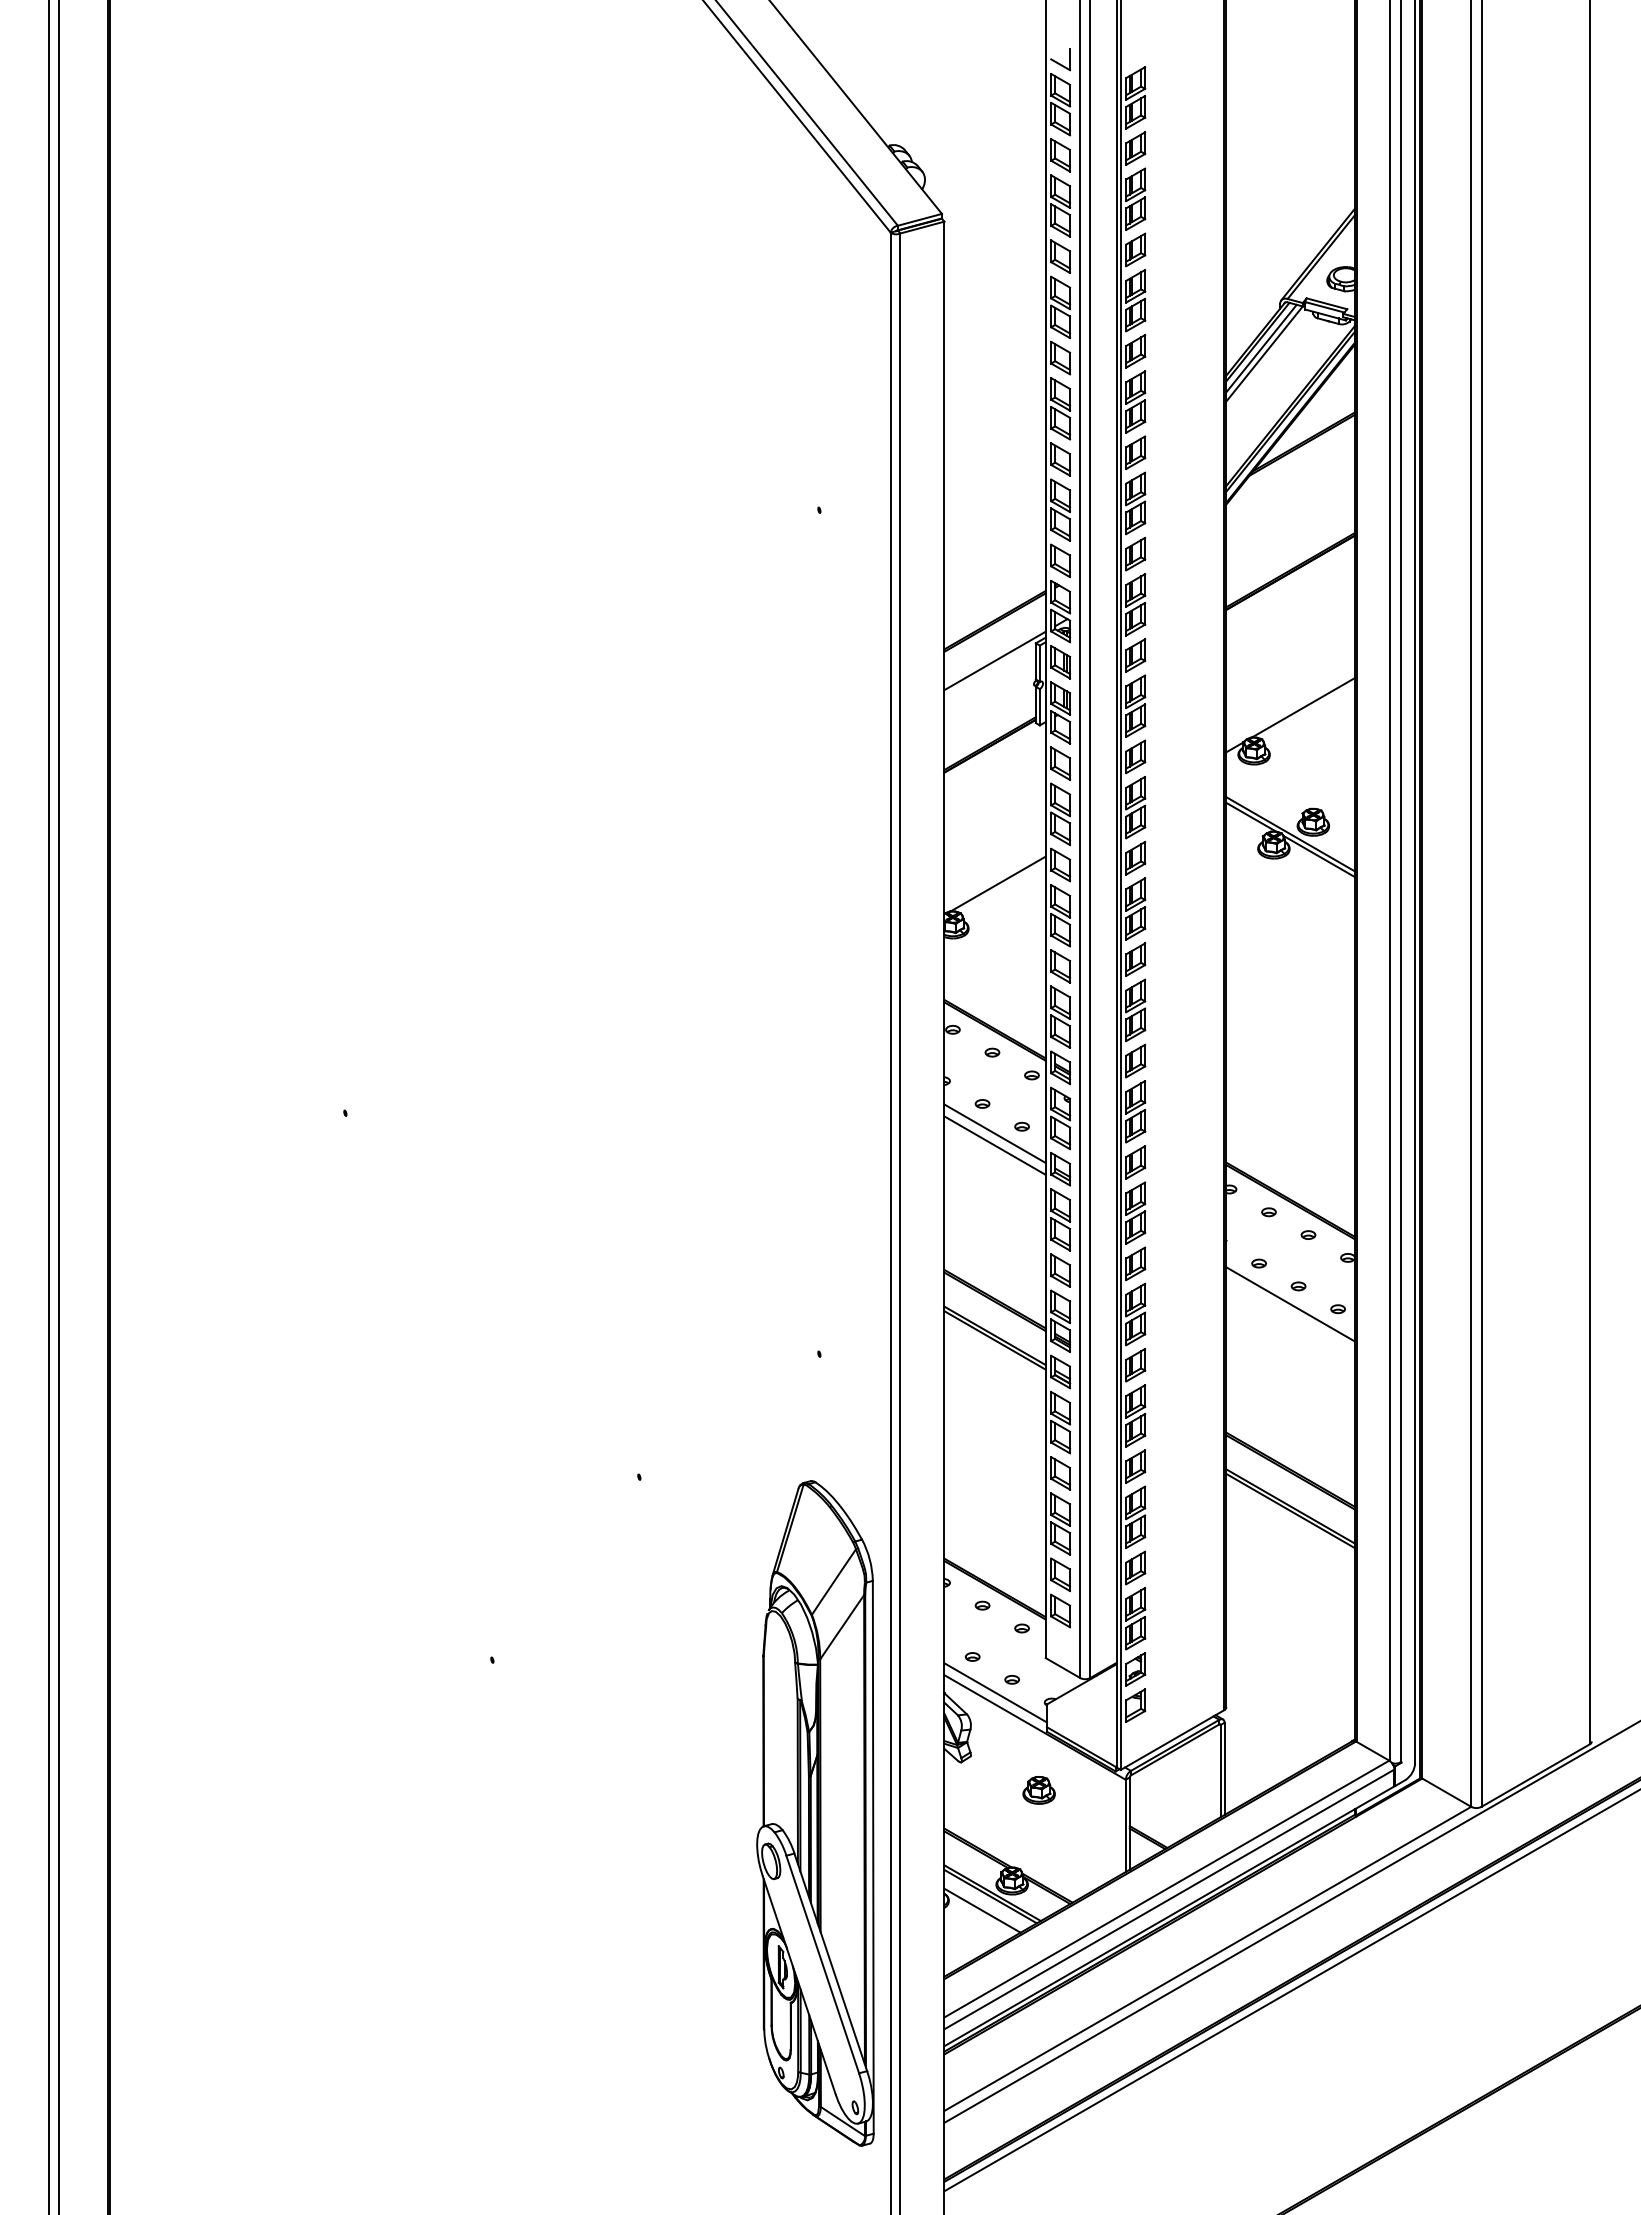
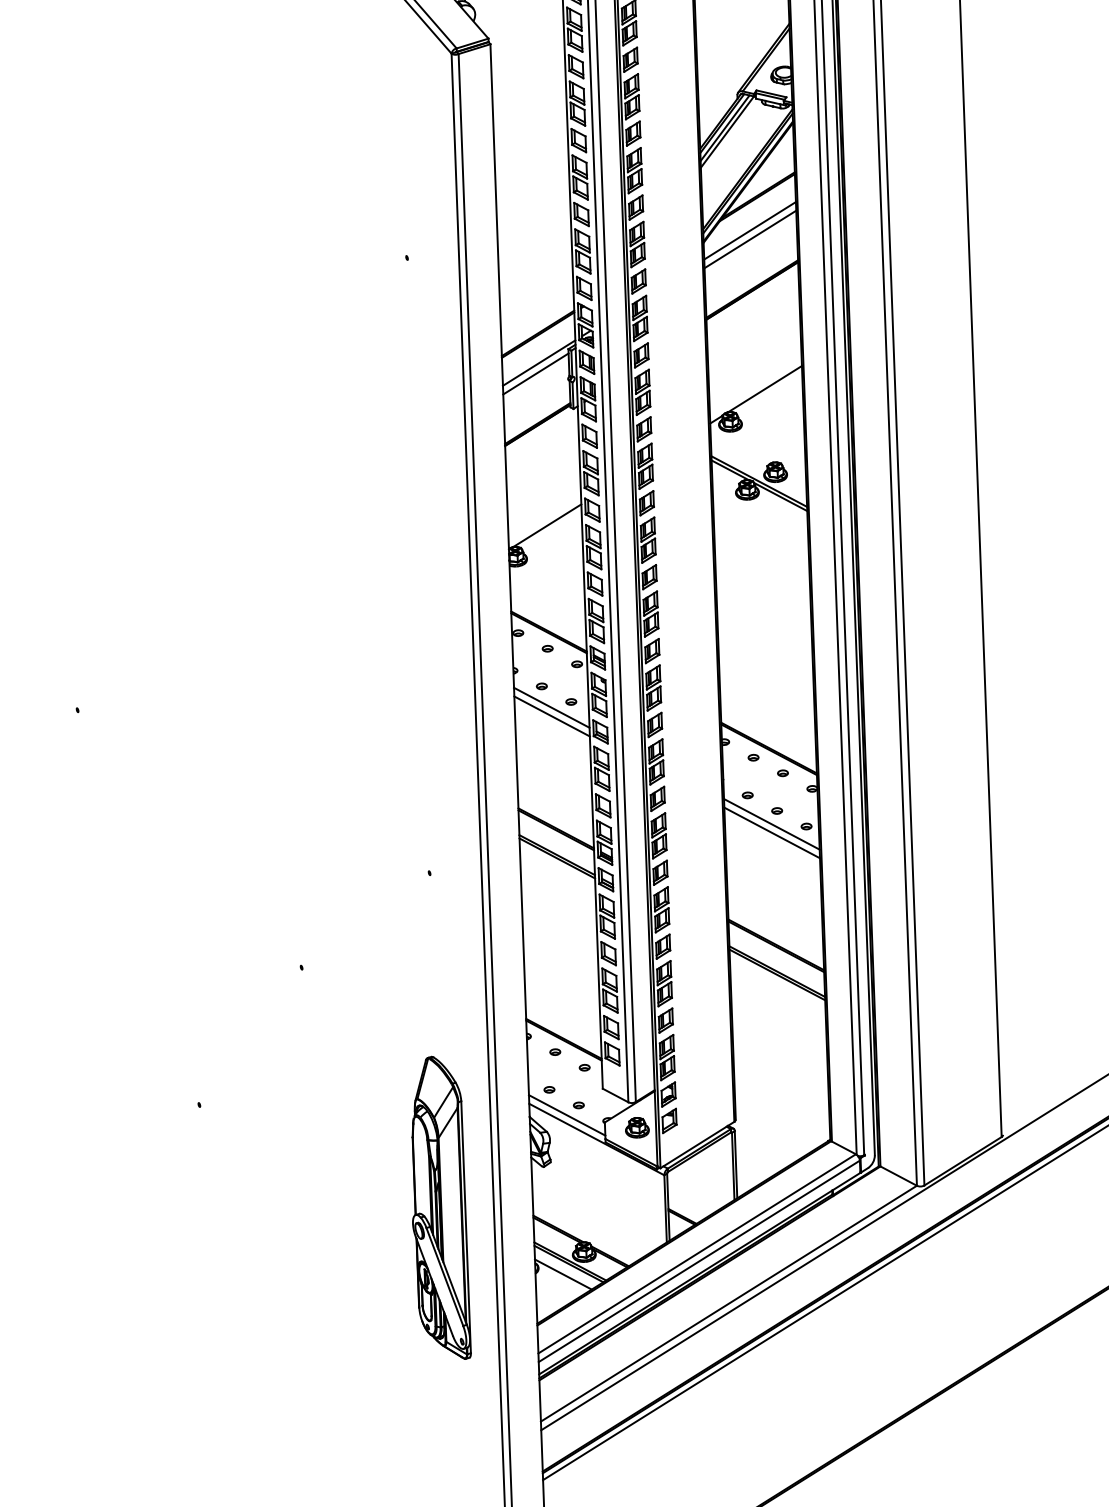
line: (1290, 490) -> (749, 230), added
line: (1290, 502) -> (750, 239), added
line: (989, 675) -> (535, 373), added
line: (1290, 1316) -> (772, 833), added
part: (1038, 1790) -> (636, 1127), moved
part: (815, 1813) -> (439, 1208), size x0.62

